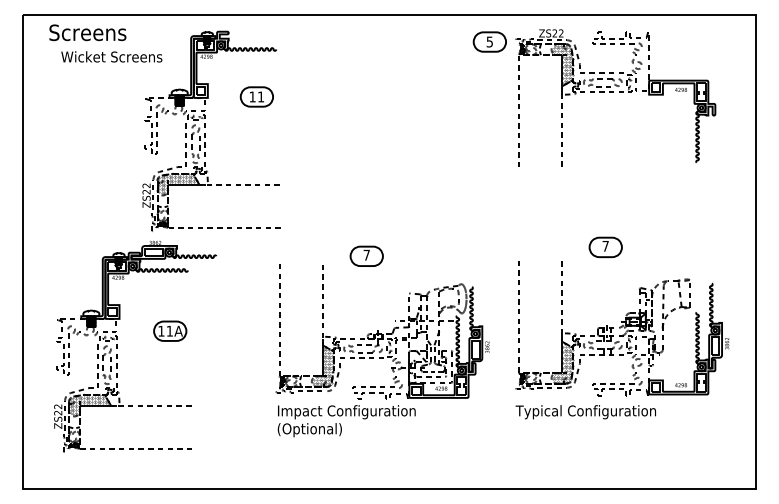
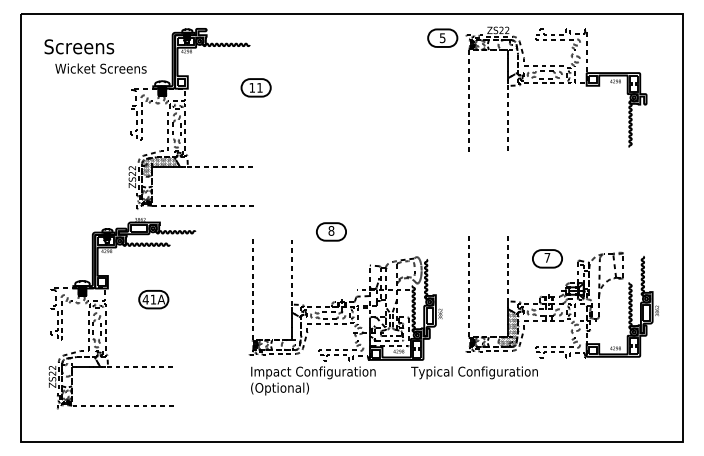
text: (105, 43) -> (95, 56), moved
hatch: (562, 64) -> (508, 58), removed
part: (256, 96) -> (255, 87), moved
part: (605, 247) -> (547, 258), moved
text: (366, 254) -> (331, 230), 7 -> 8
text: (161, 331) -> (145, 299), 11A -> 41A
hatch: (322, 366) -> (291, 331), removed
hatch: (89, 405) -> (80, 366), removed
text: (585, 411) -> (474, 372), moved

